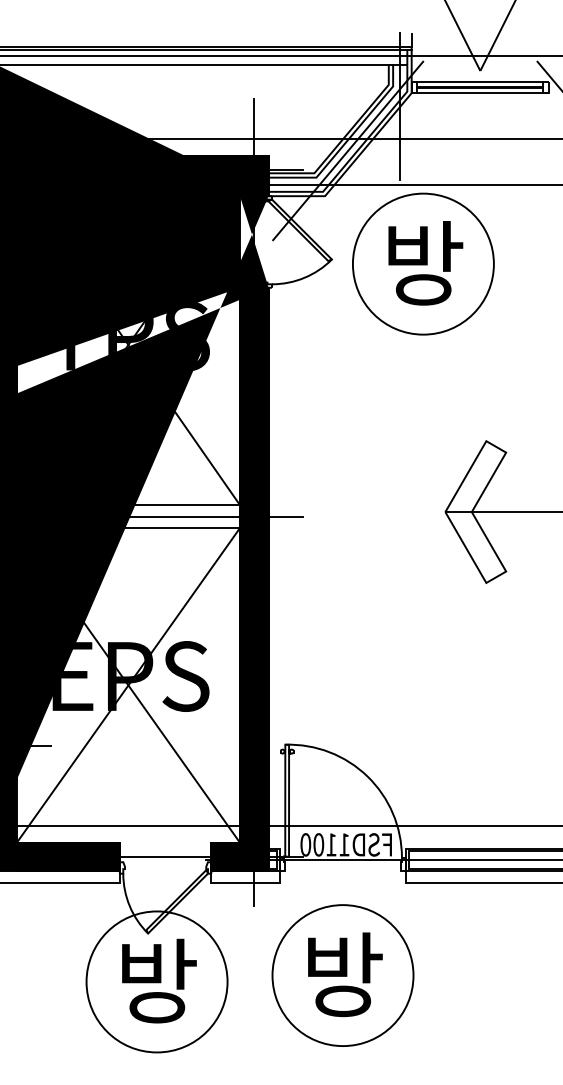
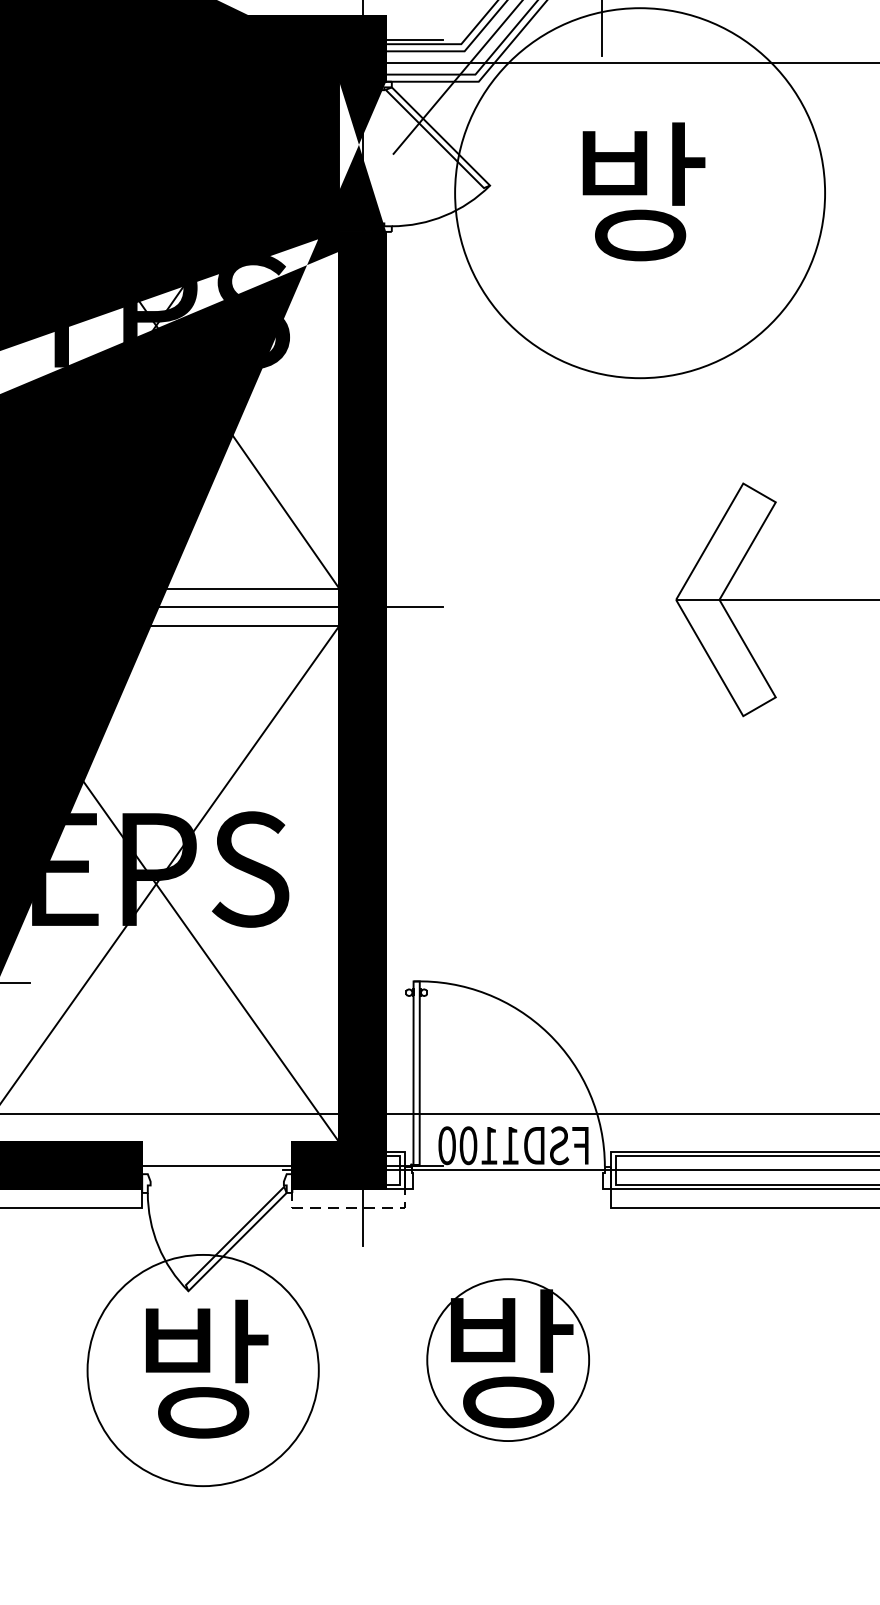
circle: (422, 263) -> (638, 192), size x1.6
line: (246, 882) -> (349, 1207), solid -> dashed
circle: (342, 975) -> (507, 1359), size x0.7

